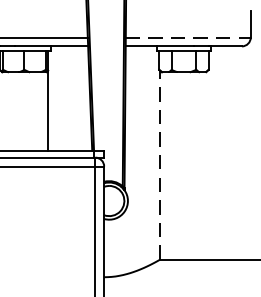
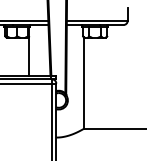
line: (188, 37) -> (97, 20), dashed -> solid
line: (159, 164) -> (83, 82), dashed -> solid

